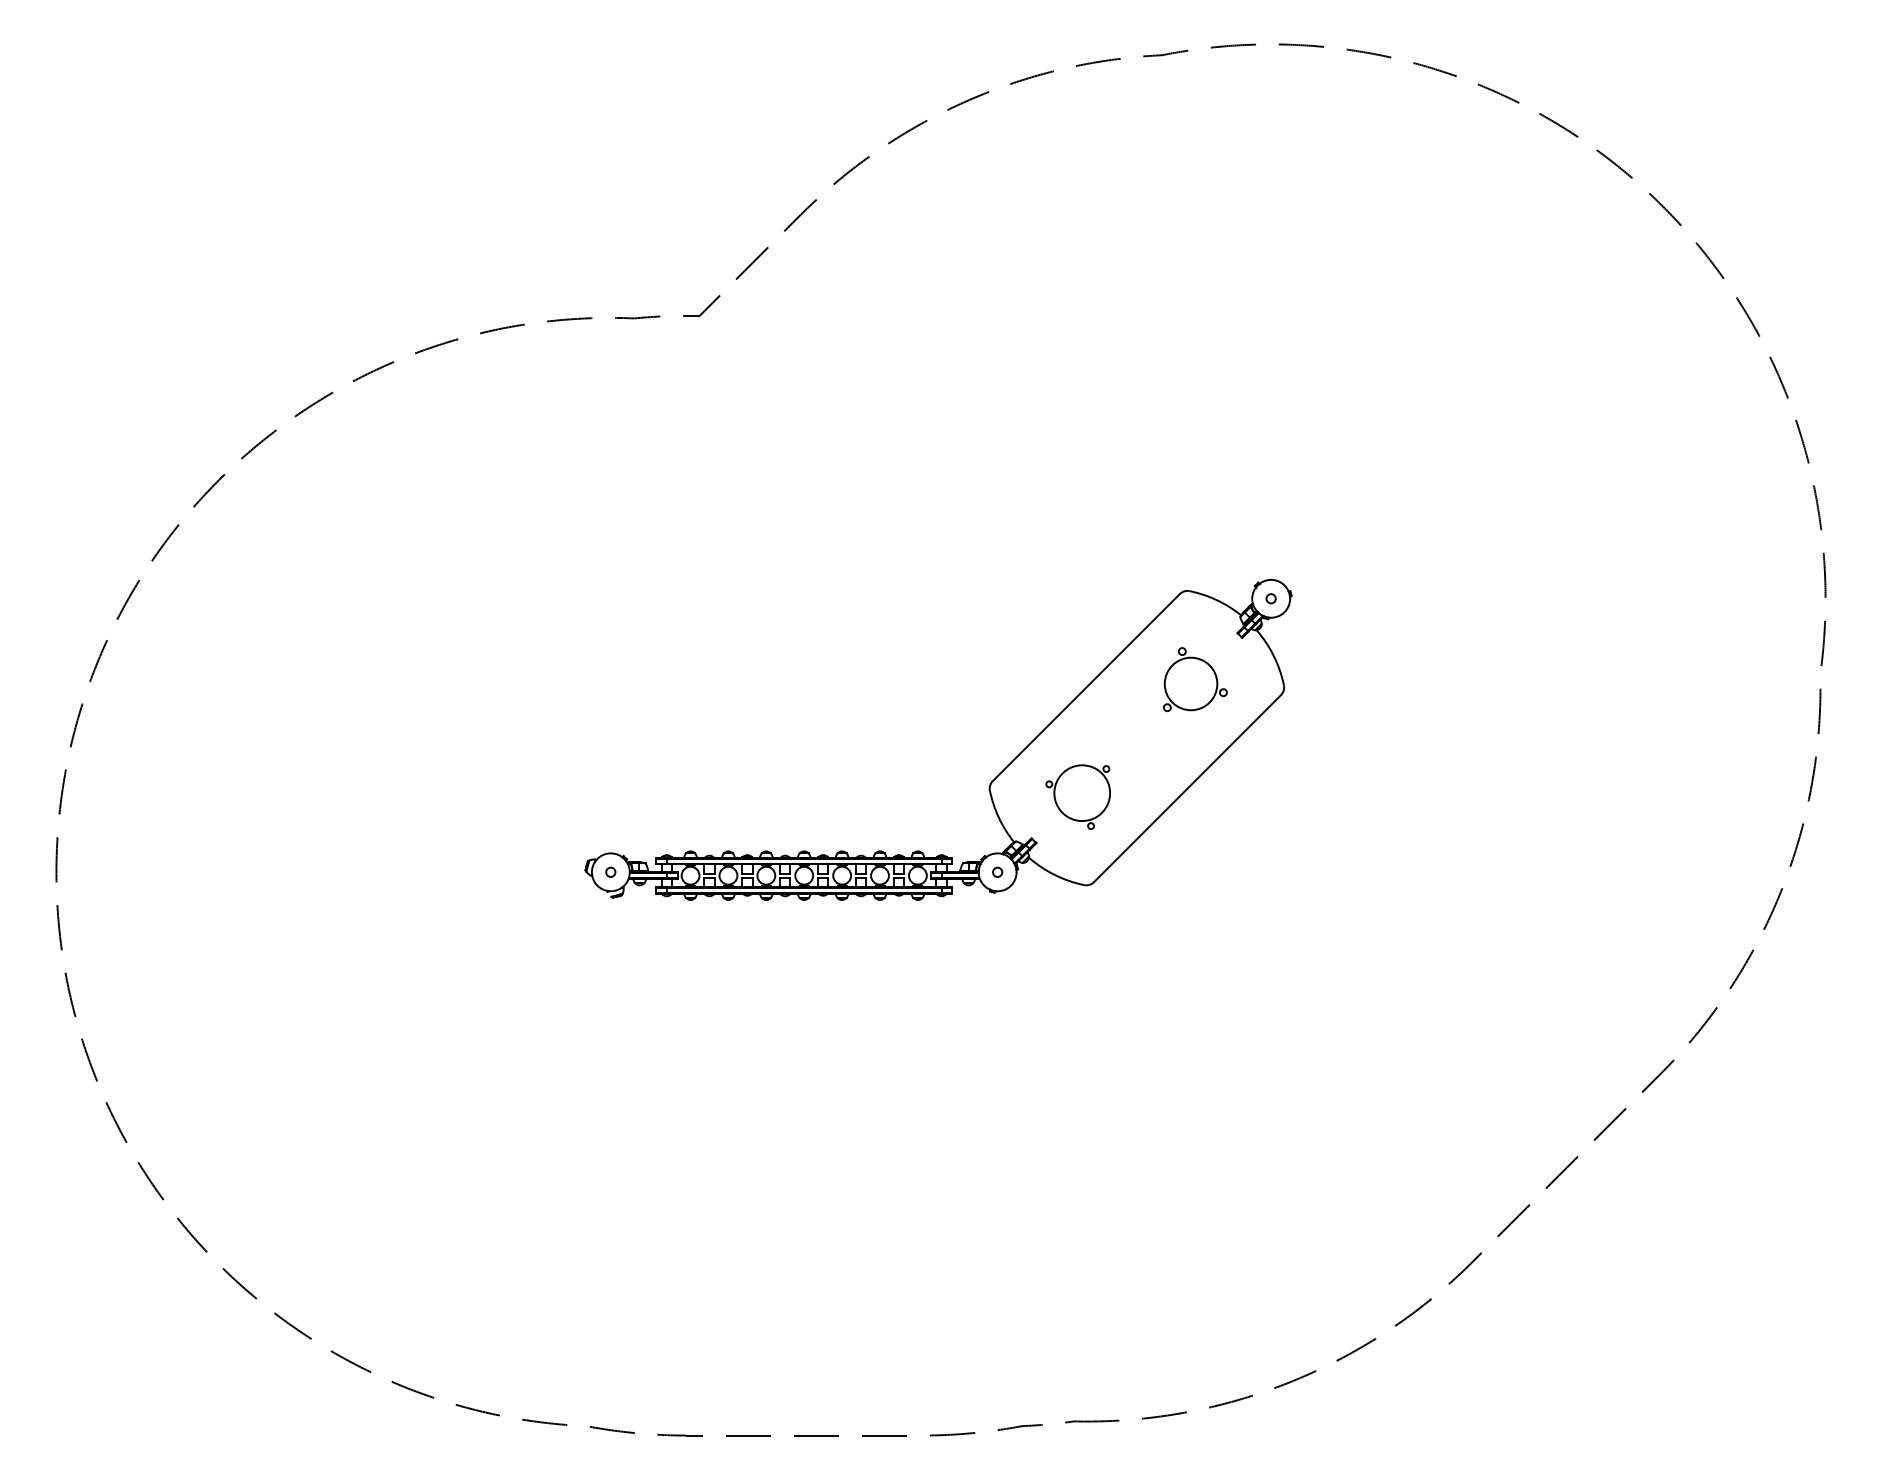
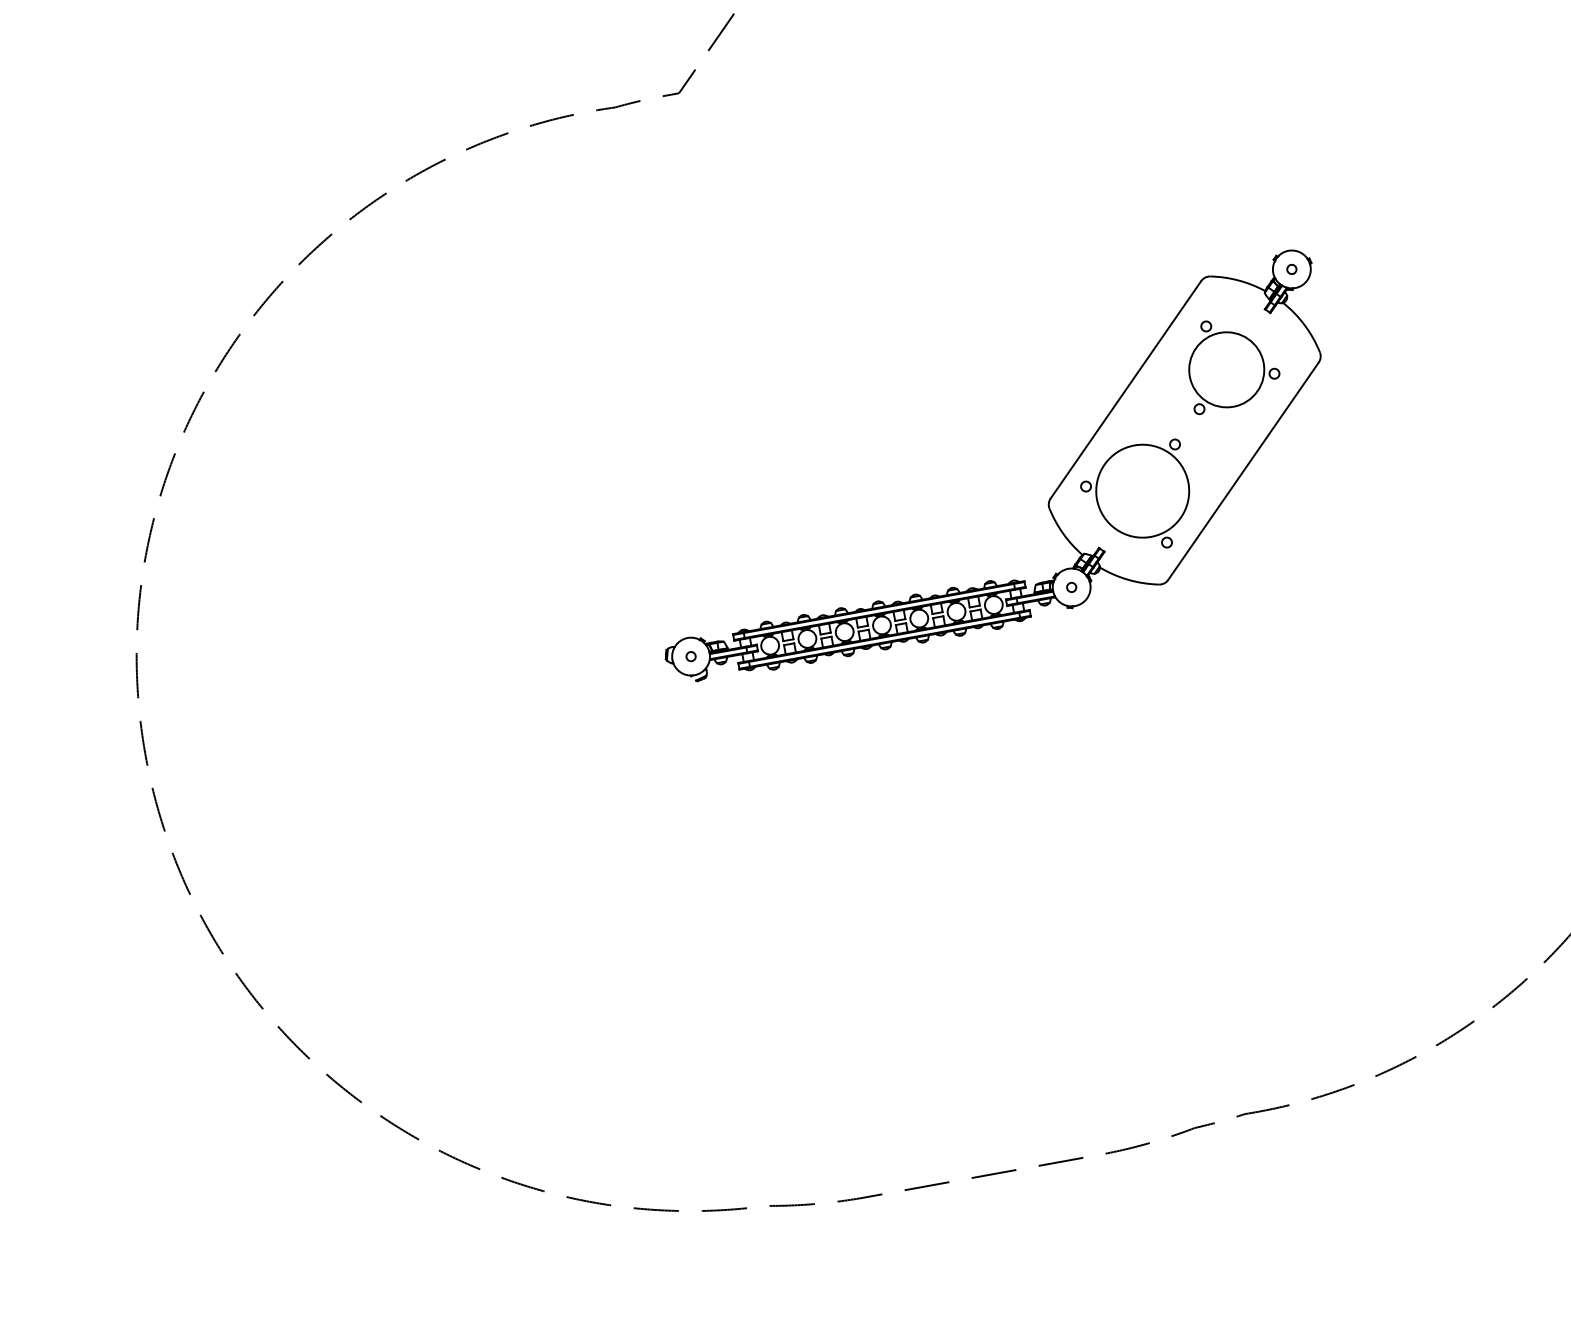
part: (1195, 679) -> (1231, 362), size x1.43
part: (1078, 797) -> (1137, 499), size x1.67

